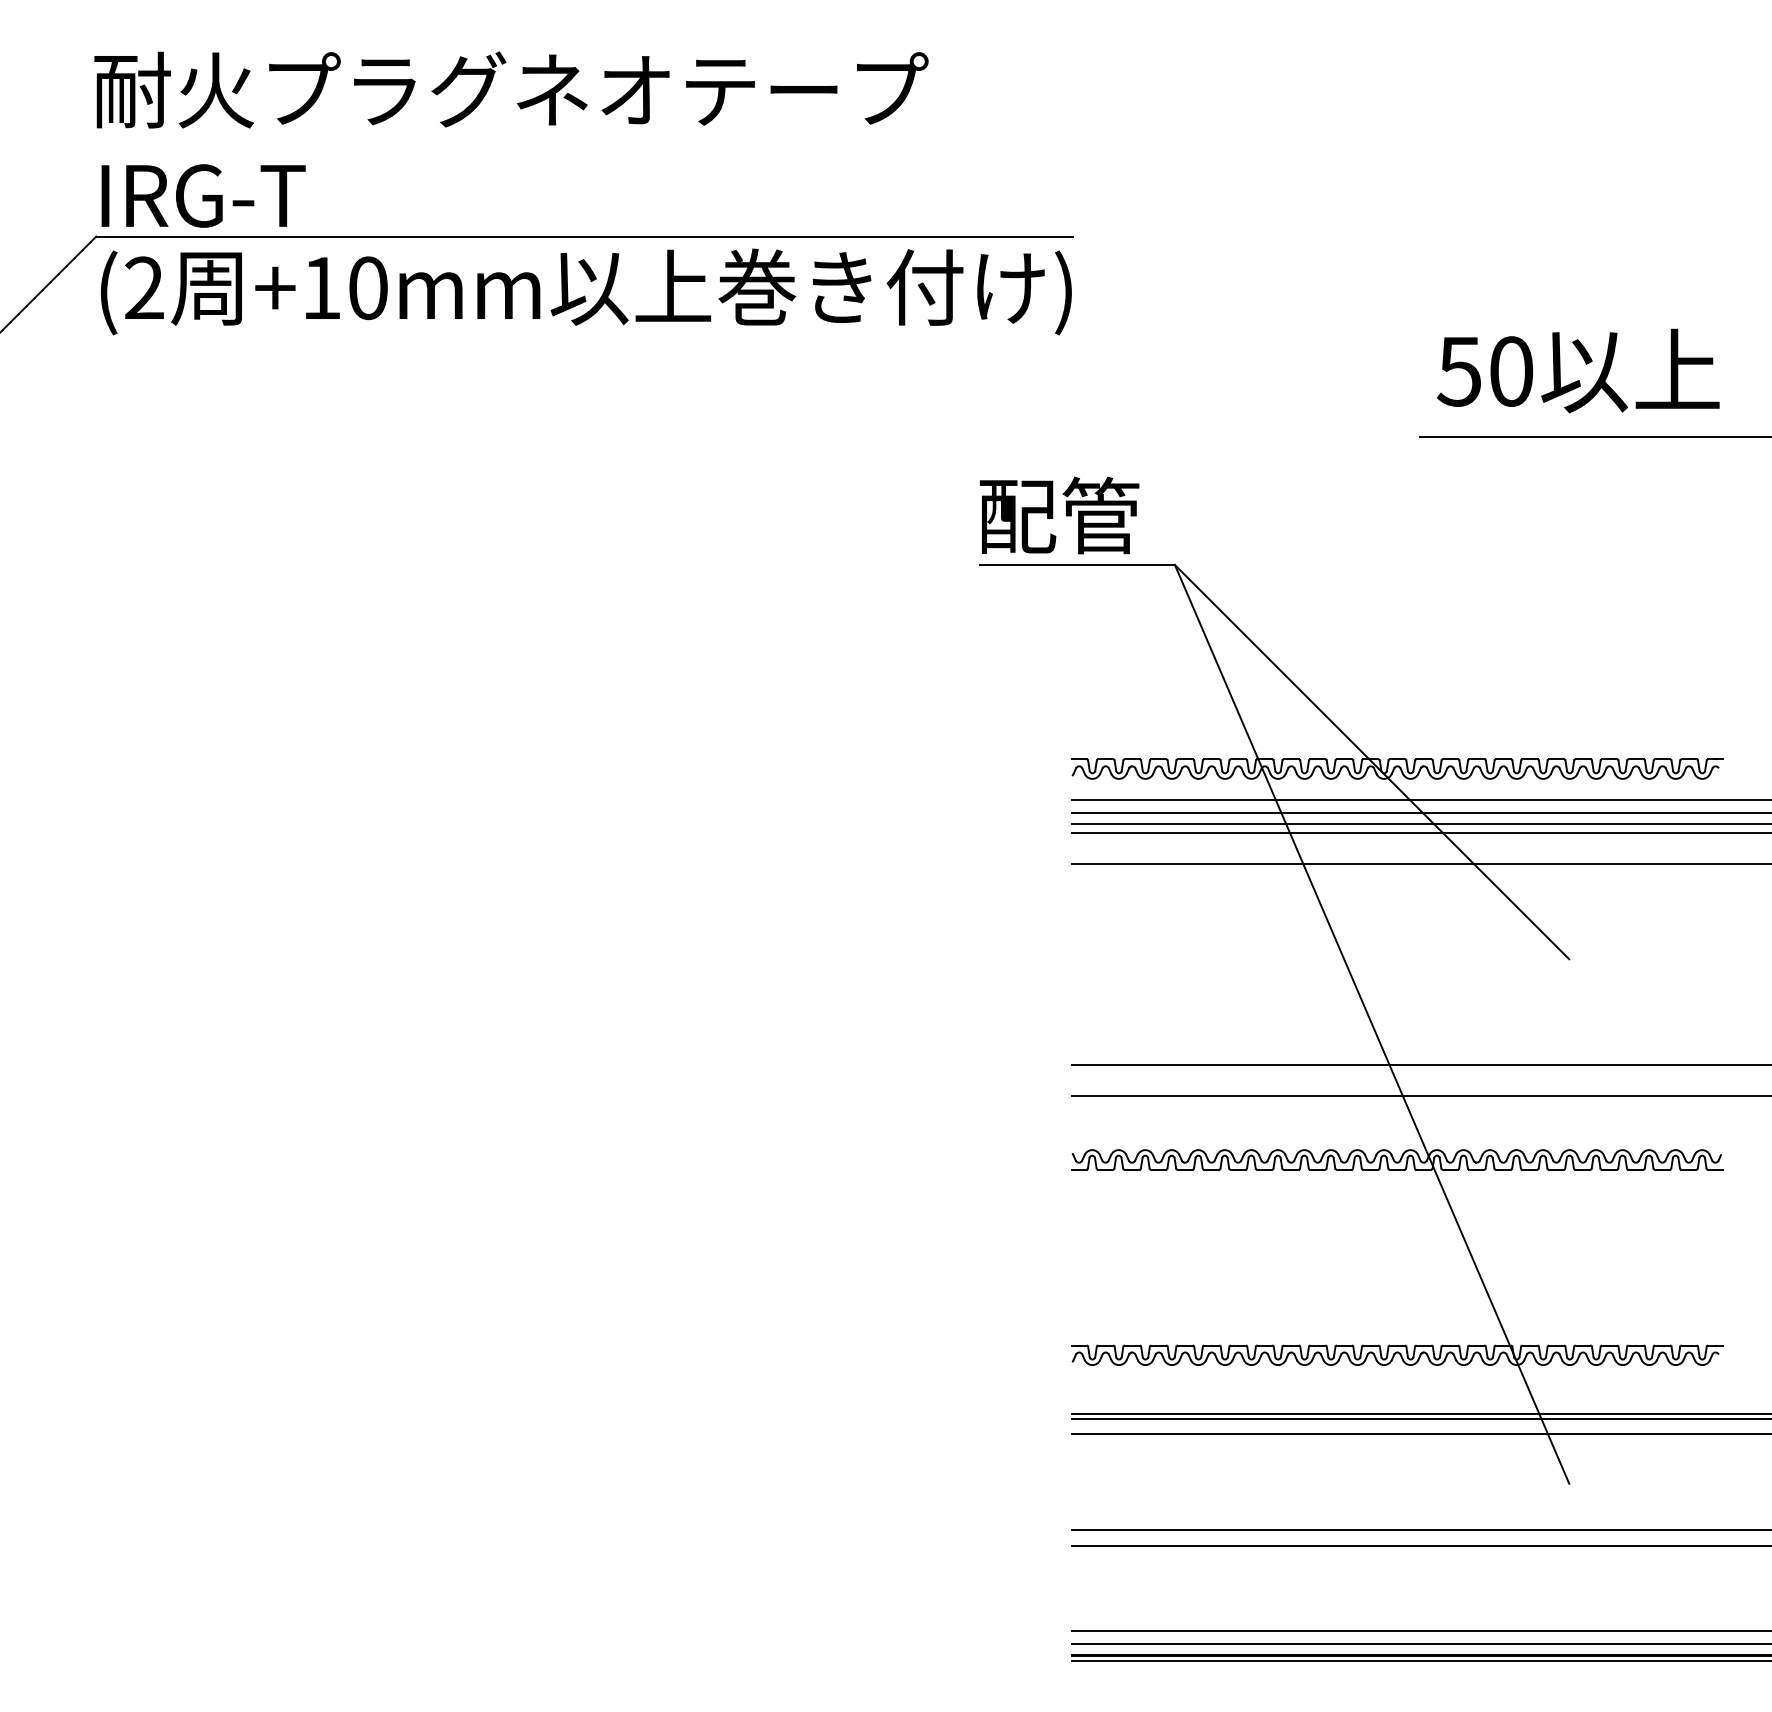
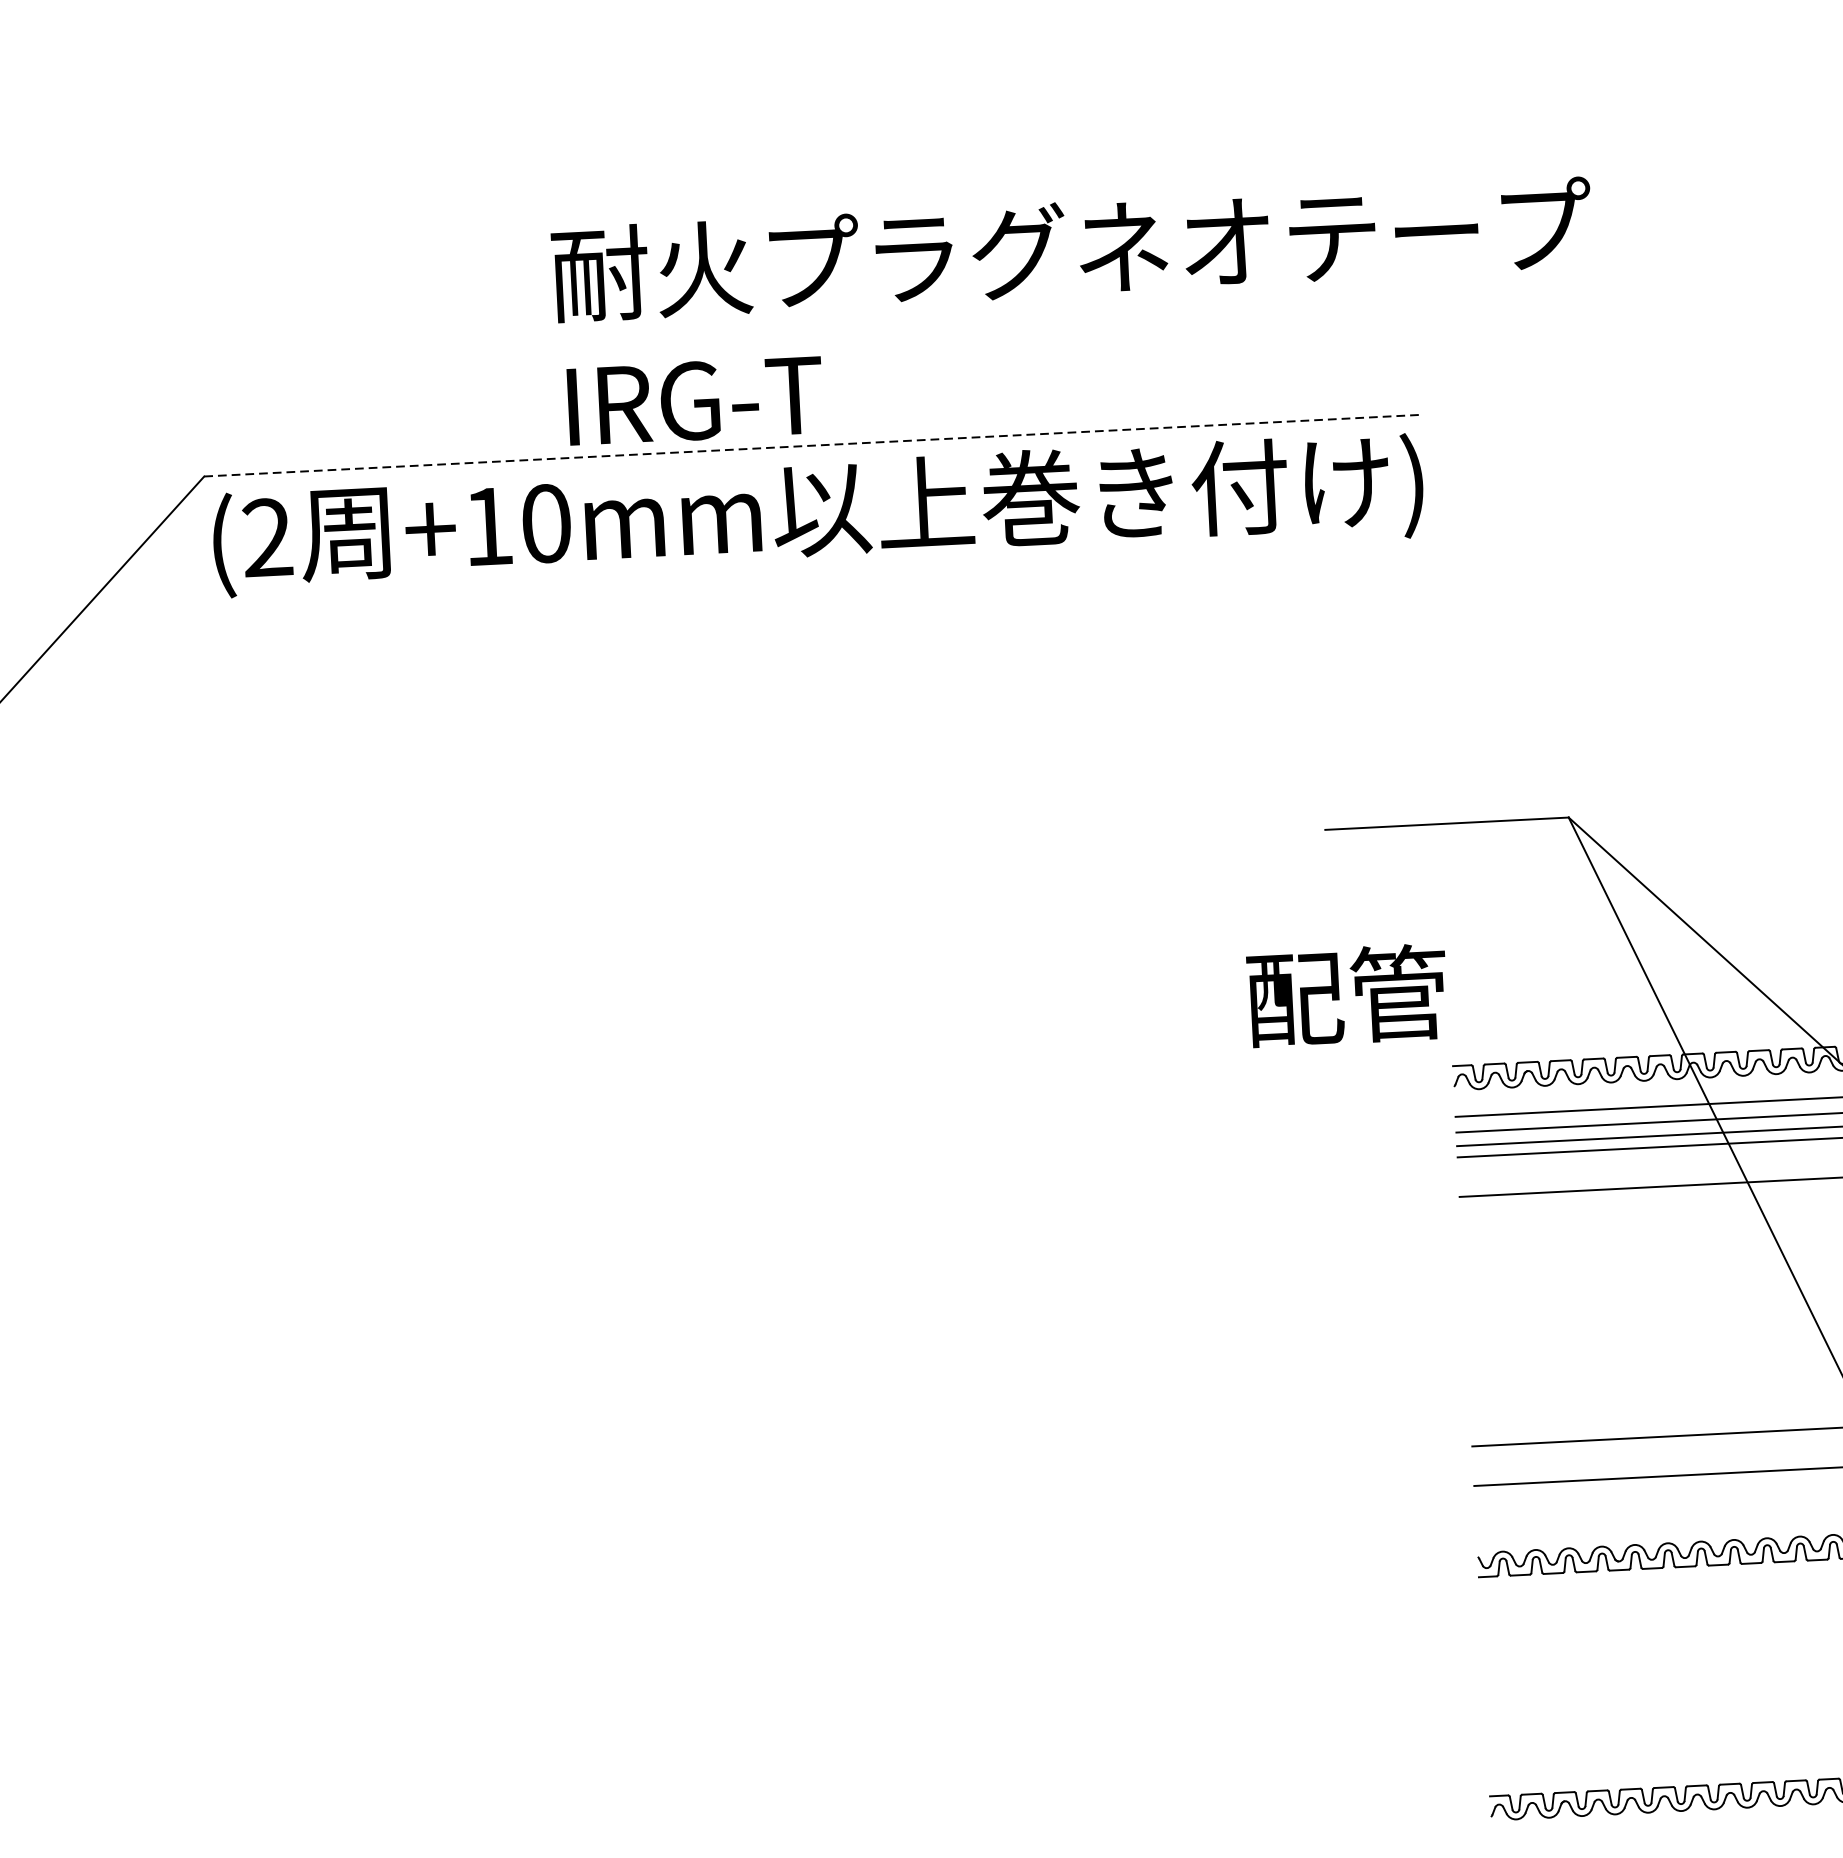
text: (511, 139) -> (1075, 311), moved
line: (585, 236) -> (813, 445), solid -> dashed
text: (1059, 515) -> (1347, 995), moved

